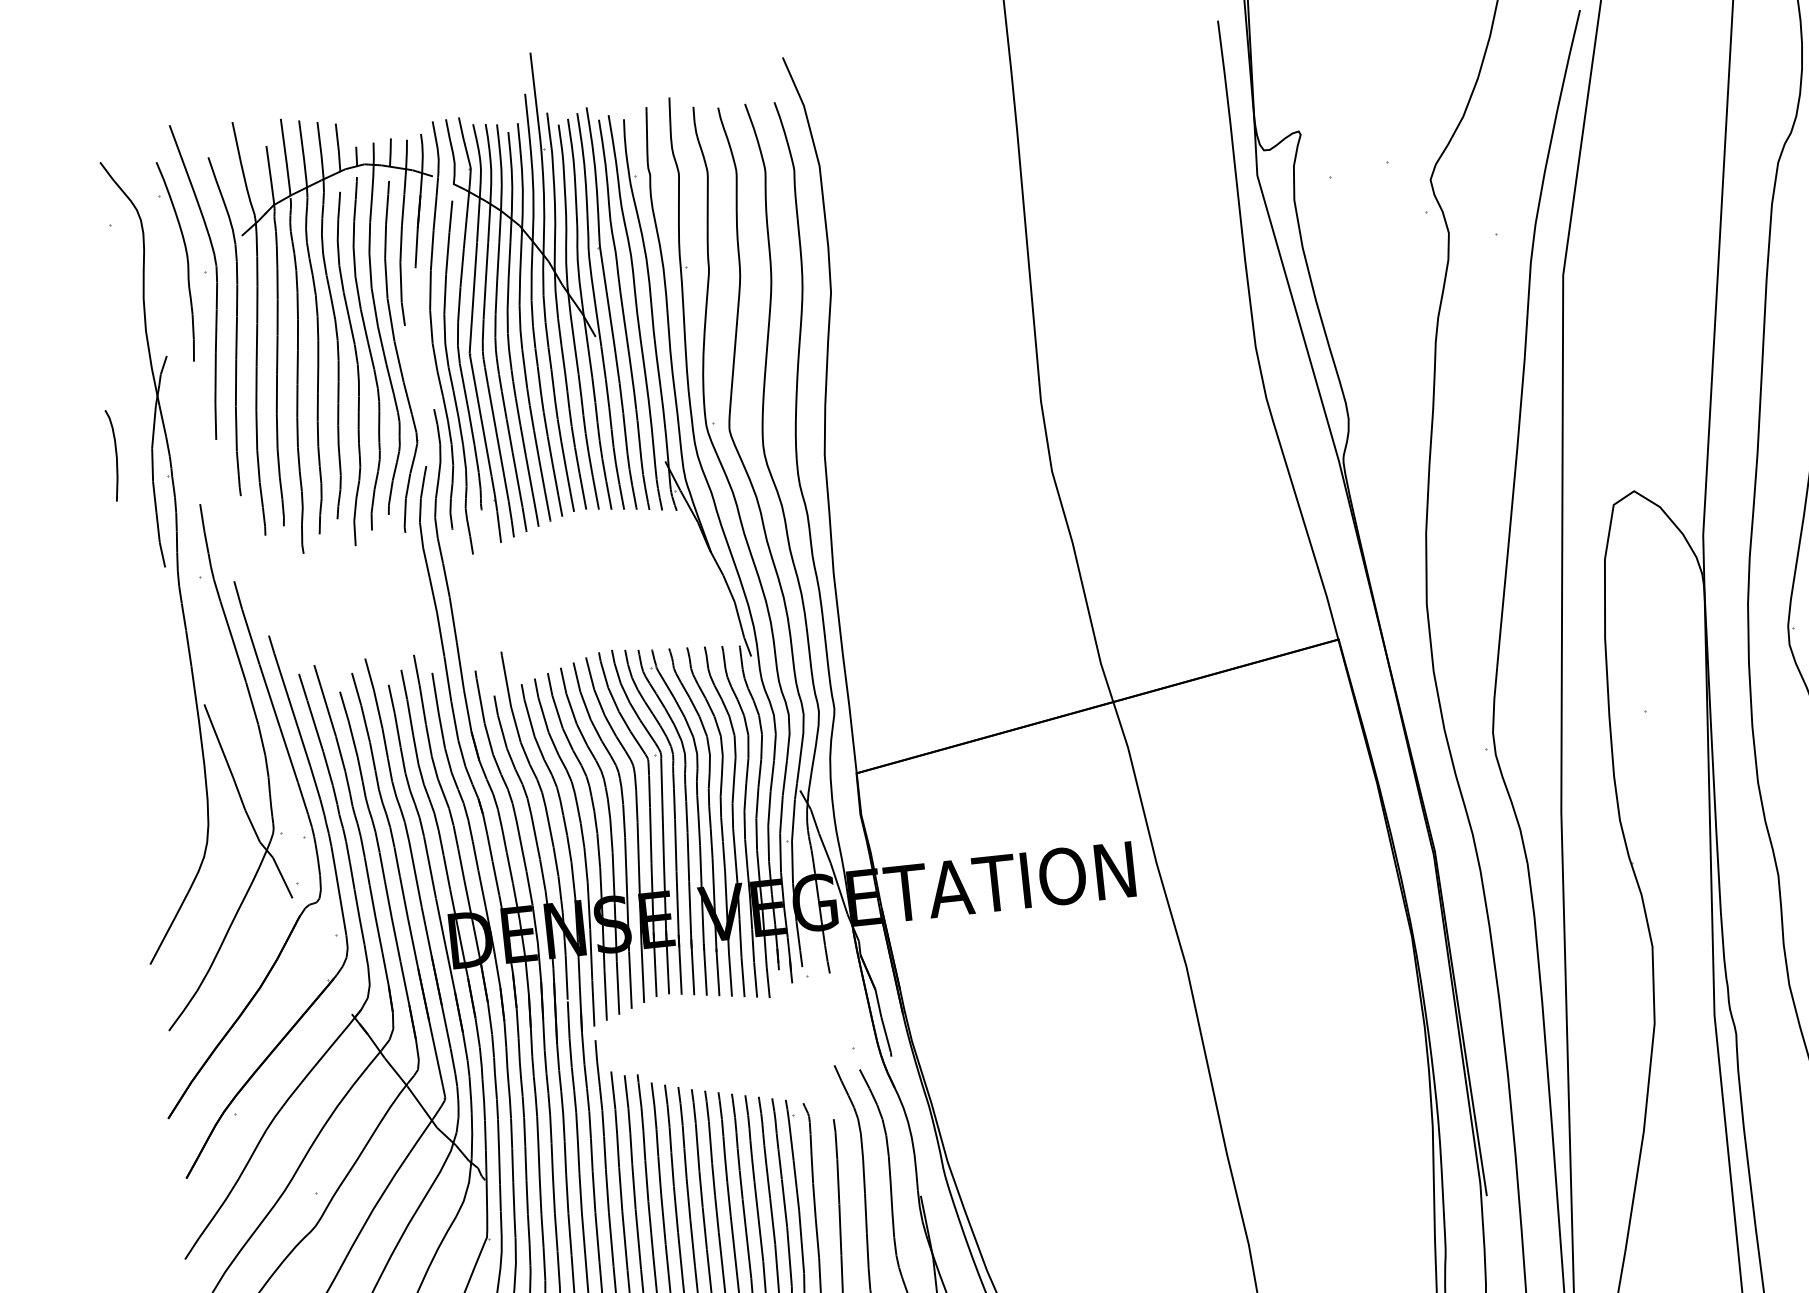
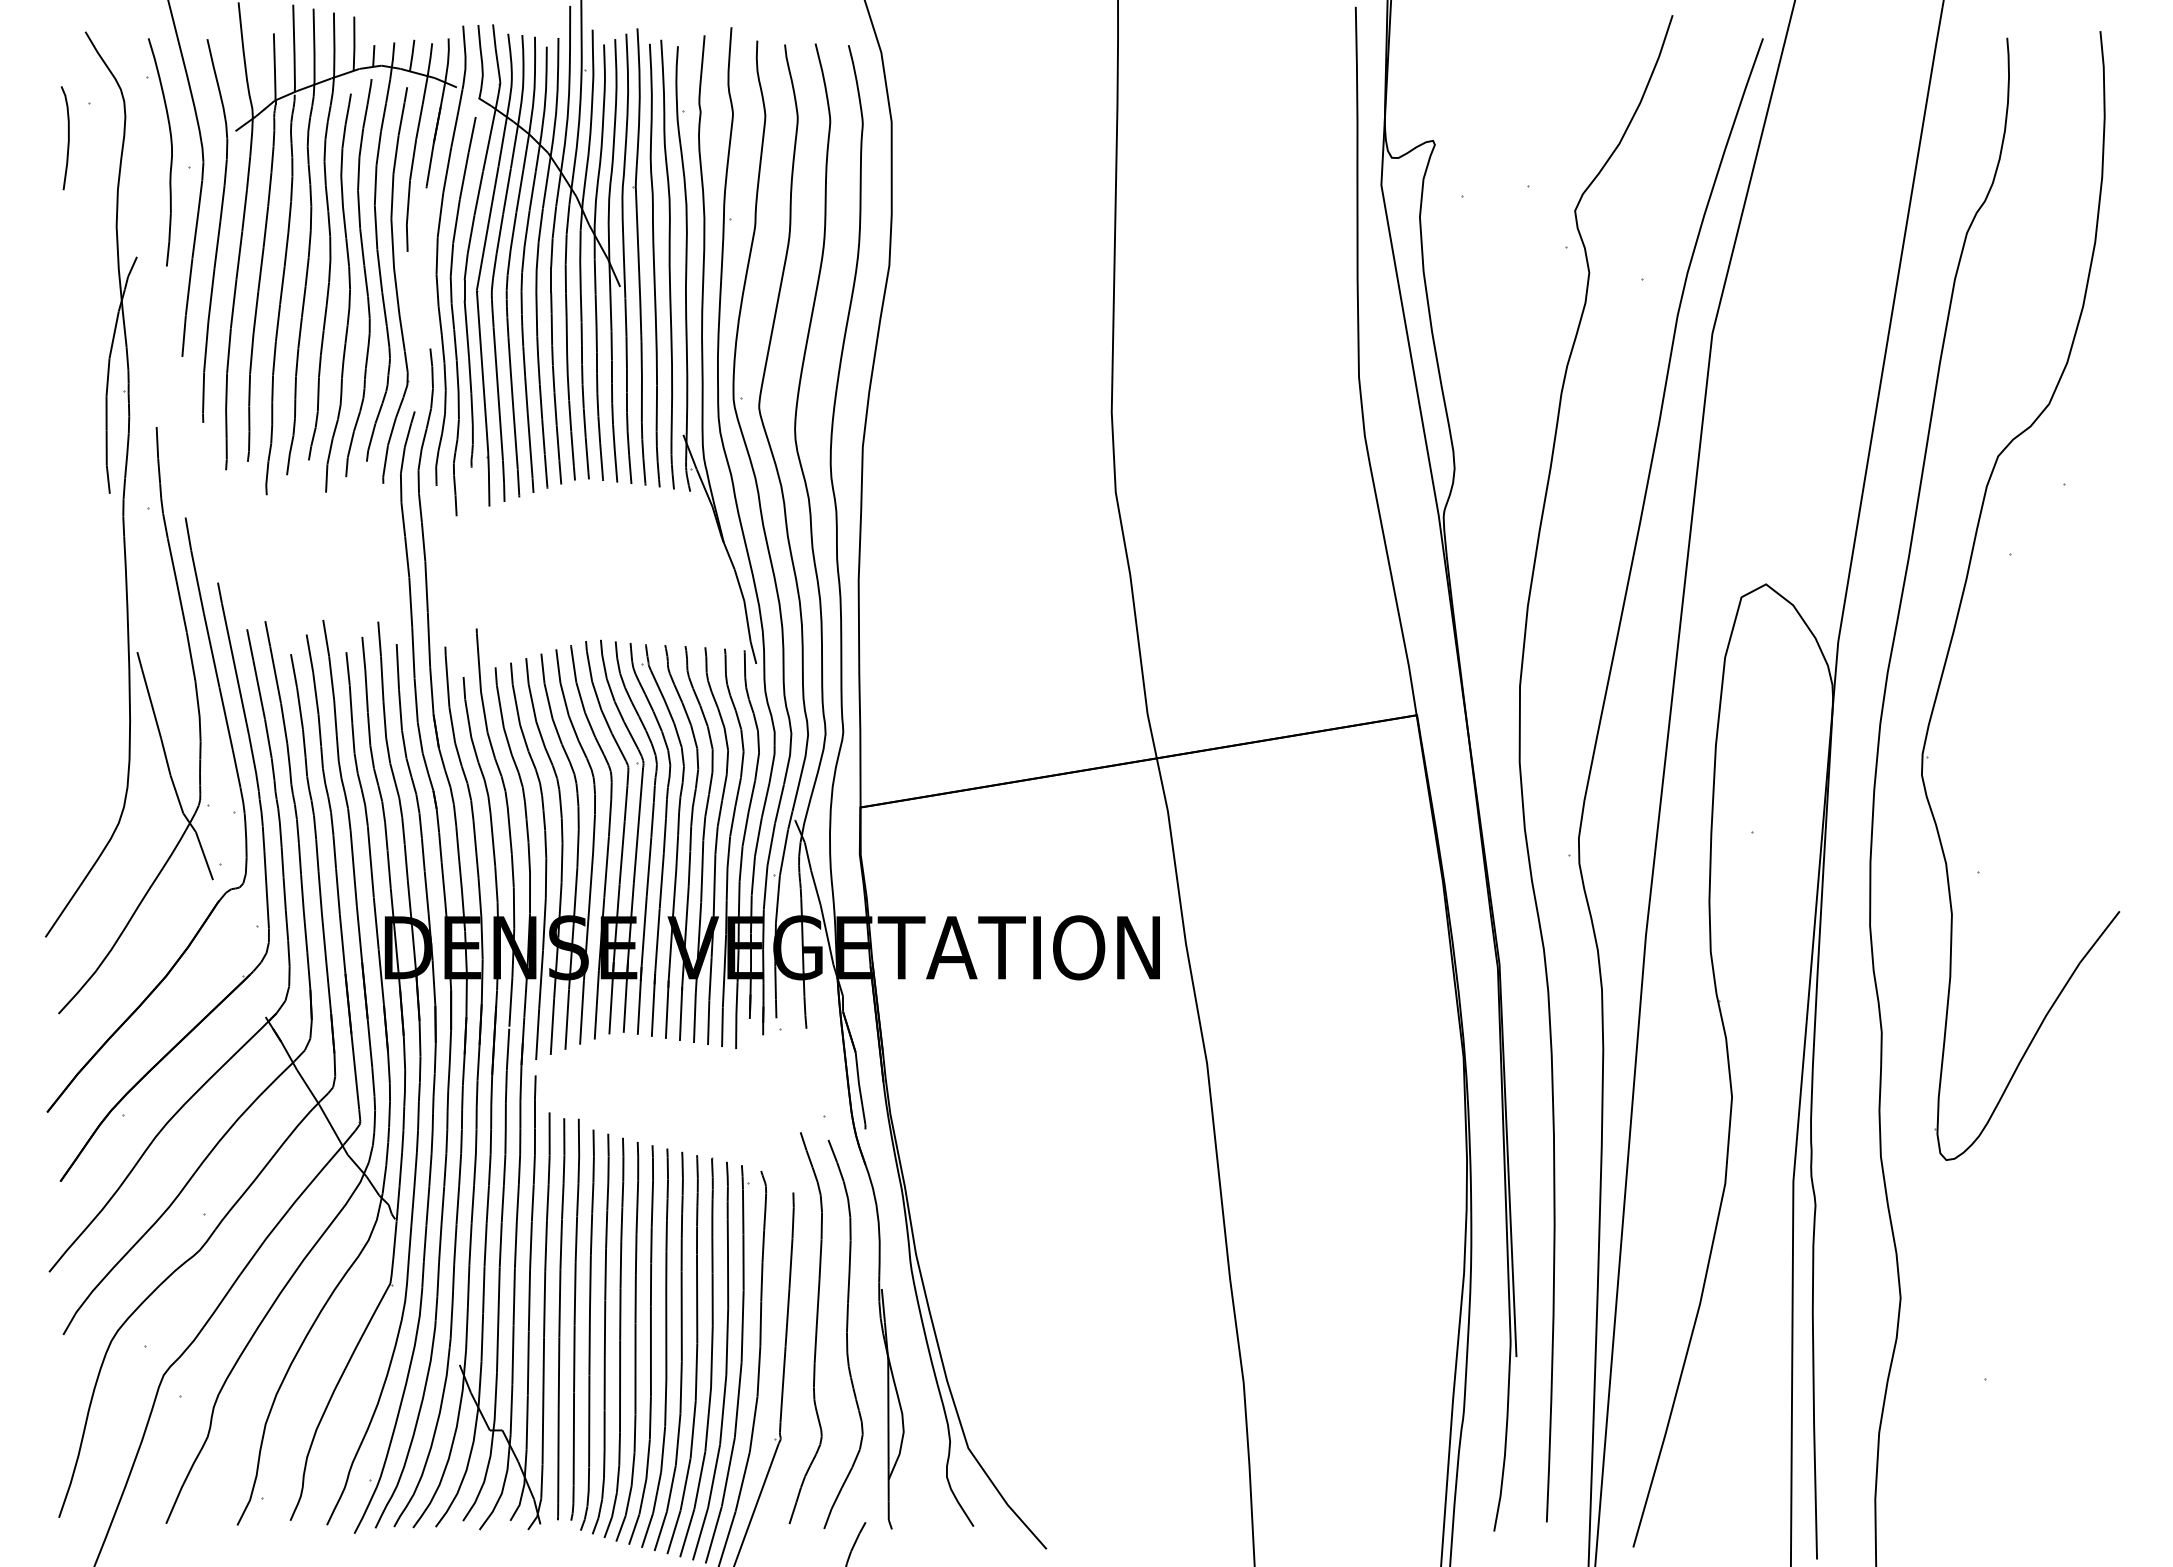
curve: (116, 455) -> (68, 138), moved

